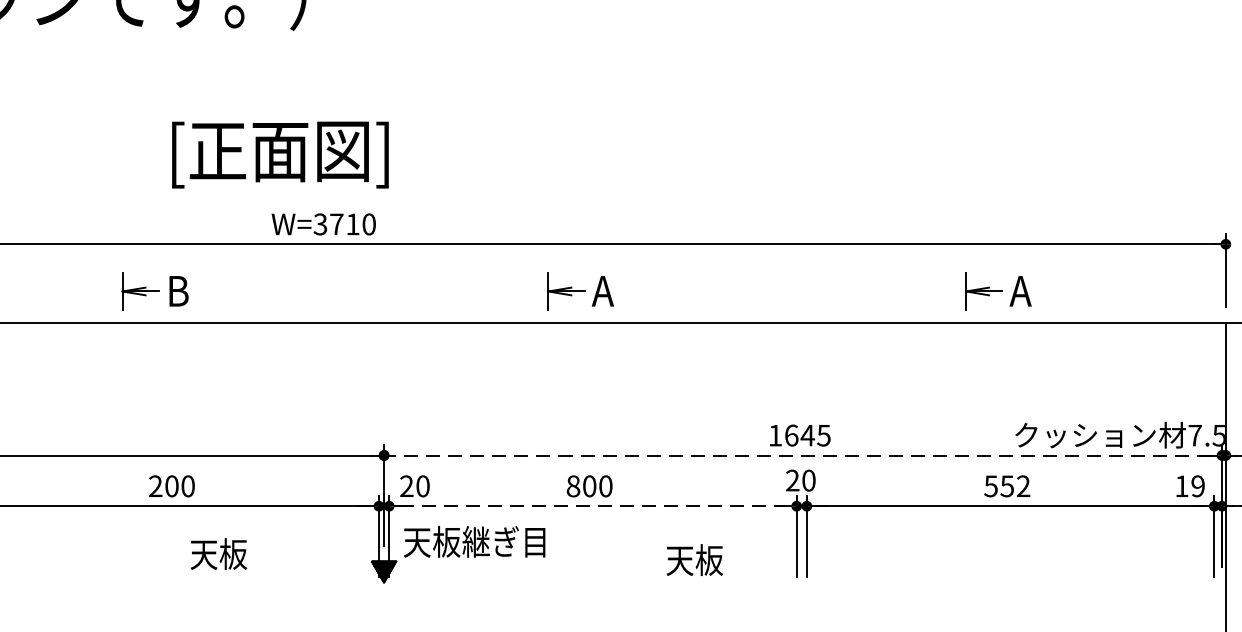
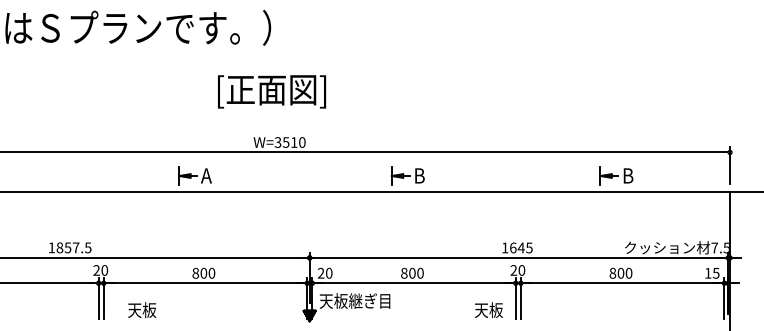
text: (281, 154) -> (272, 91), moved
text: (335, 224) -> (285, 142), W=3710 -> W=3510
text: (177, 290) -> (206, 175), B -> A
text: (601, 290) -> (418, 175), A -> B
text: (1020, 290) -> (627, 175), A -> B
line: (802, 454) -> (518, 257), dashed -> solid
text: (1006, 484) -> (620, 272), 552 -> 800
text: (1196, 484) -> (715, 272), 19 -> 15
text: (155, 486) -> (195, 273), 200 -> 800
line: (593, 506) -> (414, 283), dashed -> solid
text: (219, 552) -> (142, 309), moved
text: (693, 558) -> (488, 309), moved

